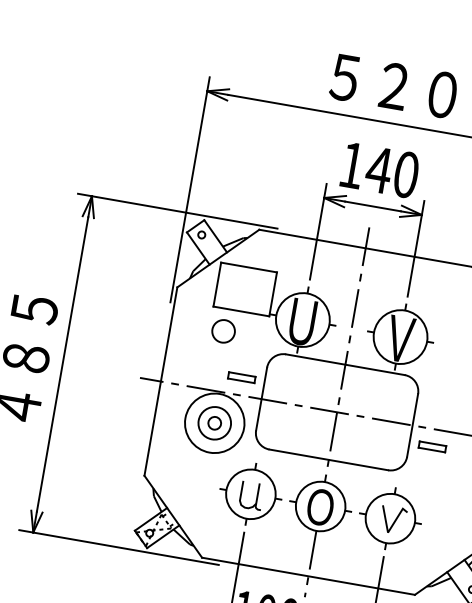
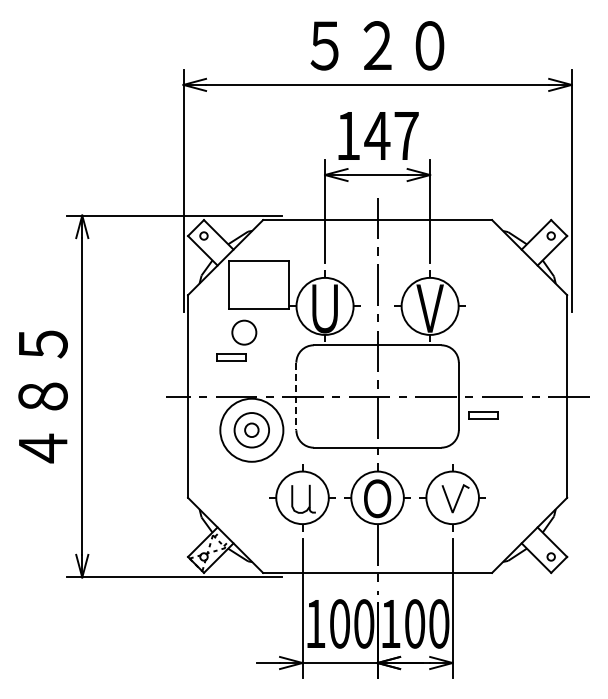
text: (406, 174) -> (406, 135), 140 -> 147
part: (241, 377) -> (231, 357), moved
line: (261, 399) -> (296, 396), solid -> dashed

